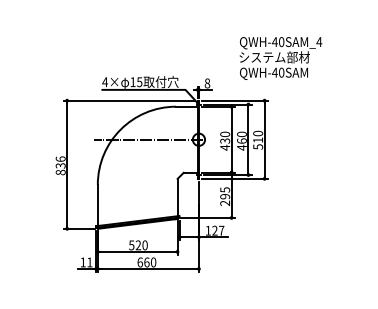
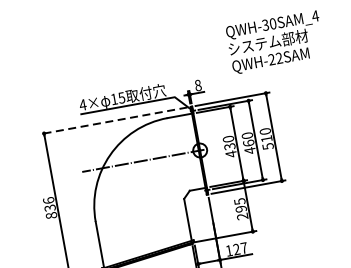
text: (274, 42) -> (265, 25), QWH-40SAM_4 -> QWH-30SAM_4
text: (278, 72) -> (275, 58), QWH-40SAM -> QWH-22SAM
line: (128, 100) -> (112, 120), solid -> dashed

